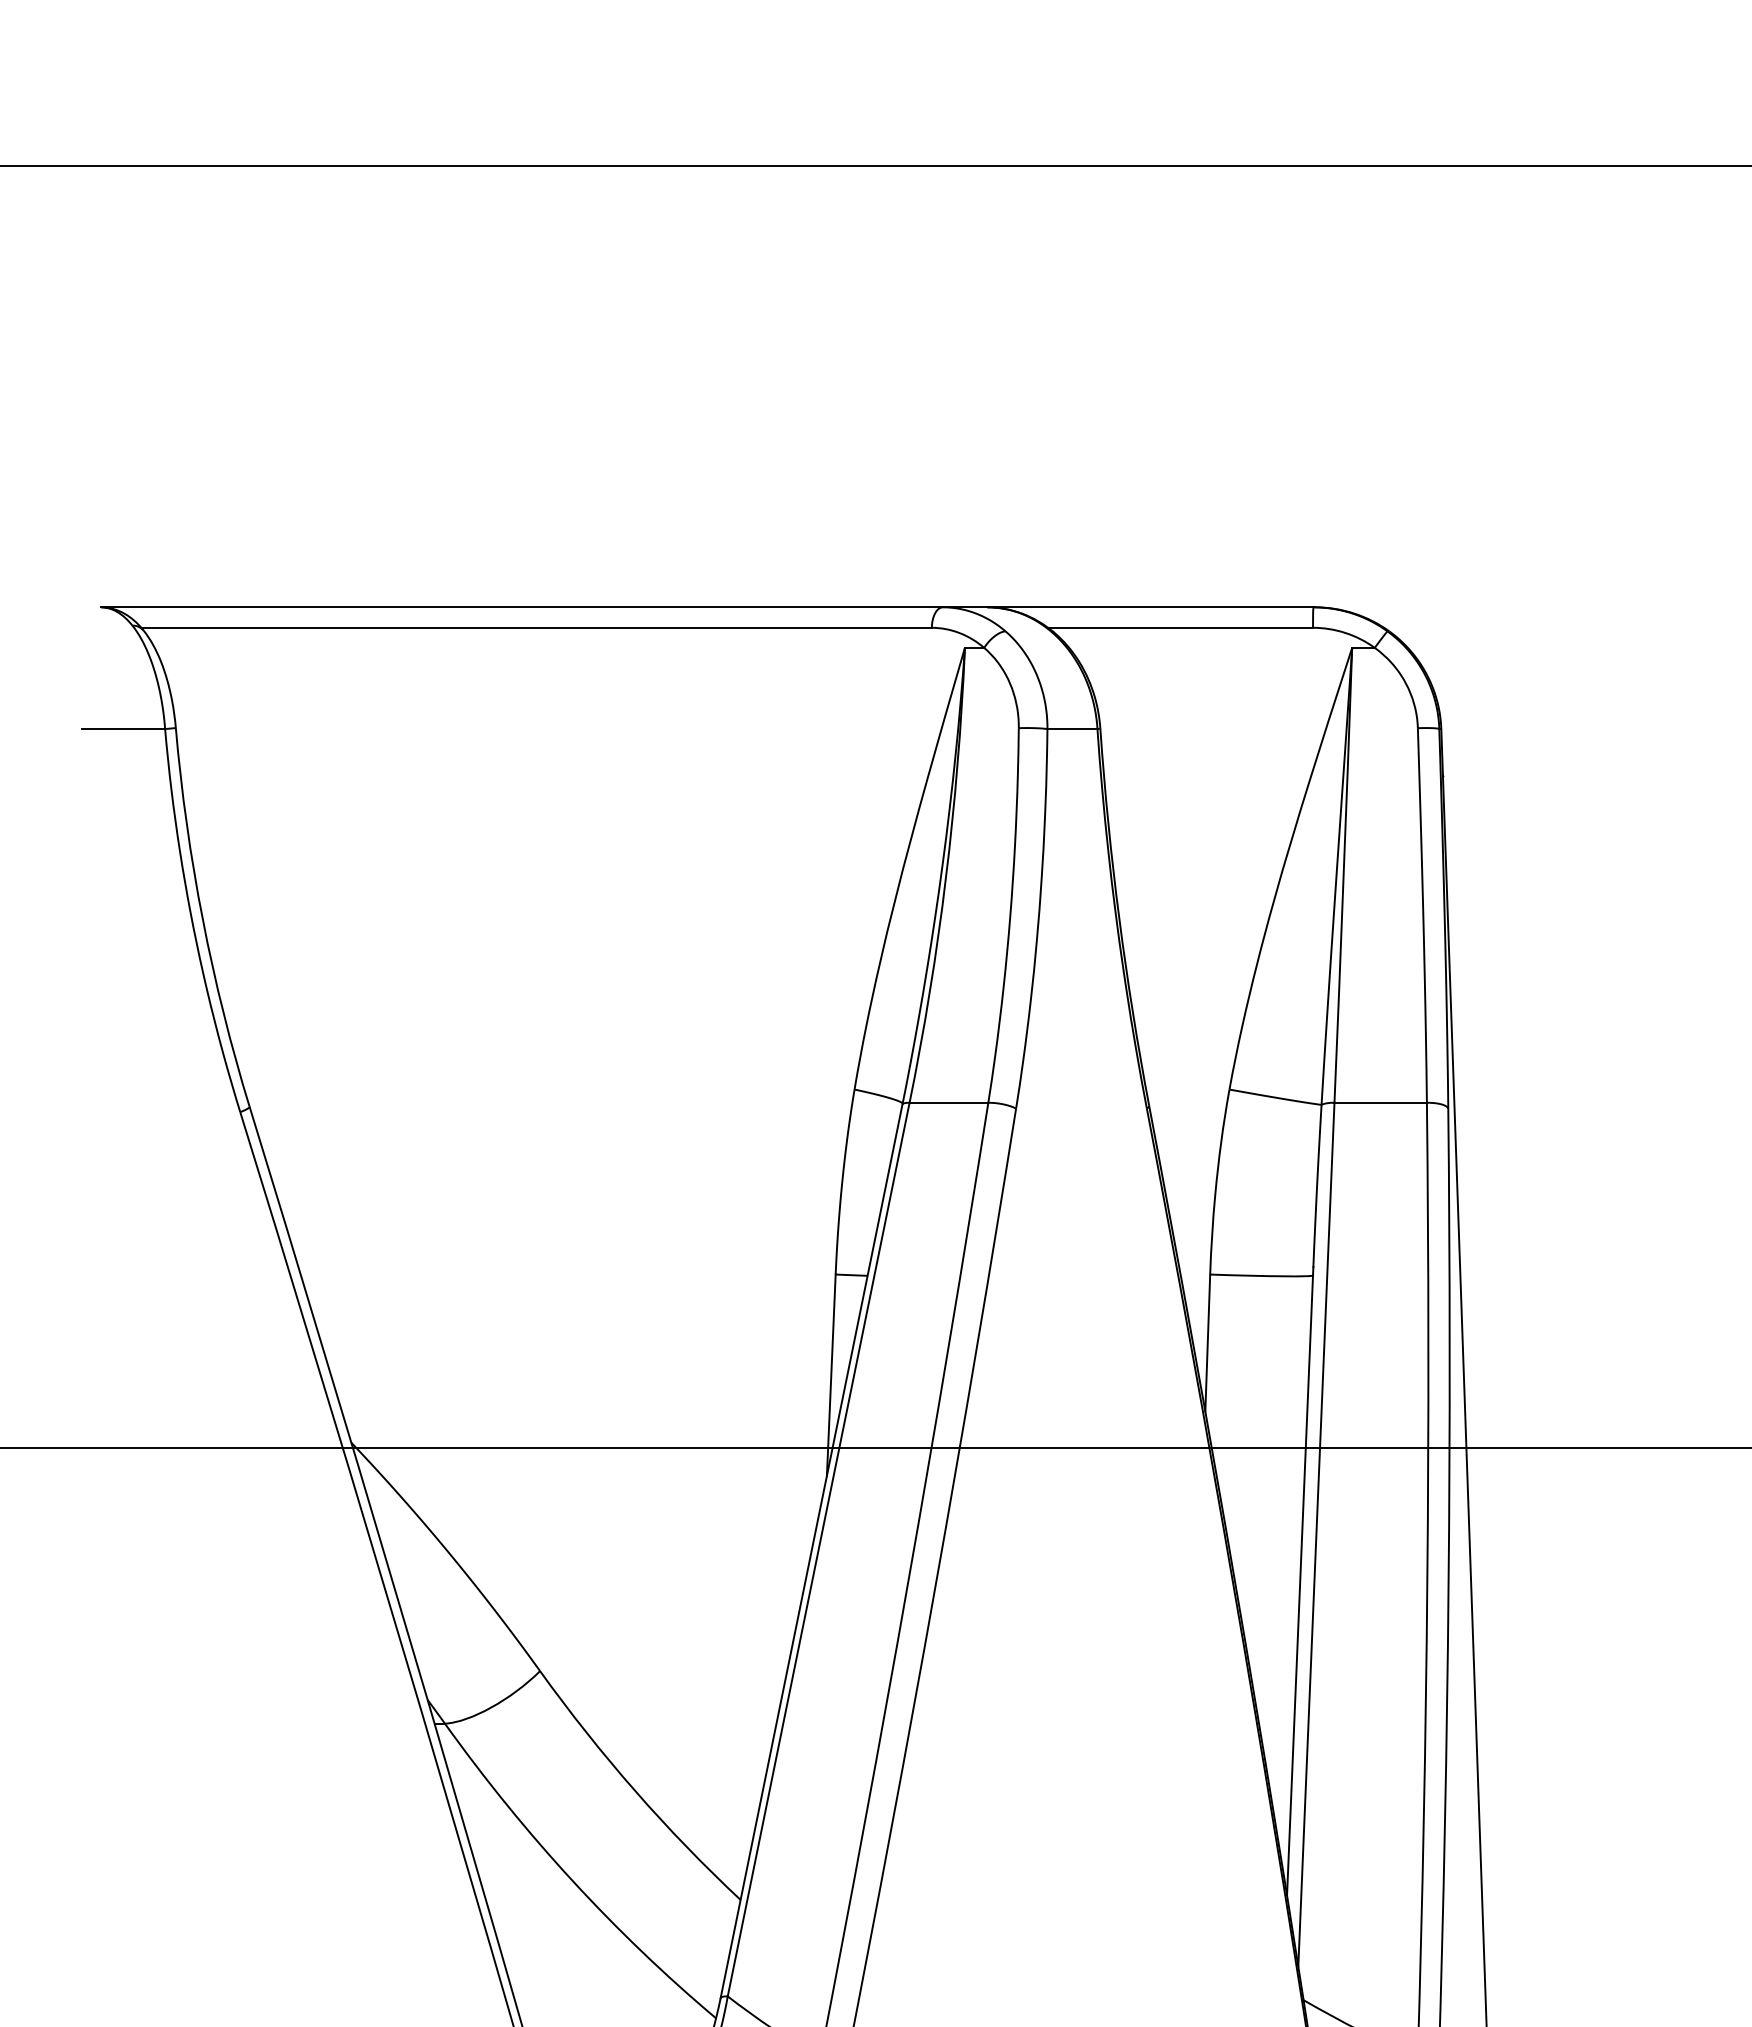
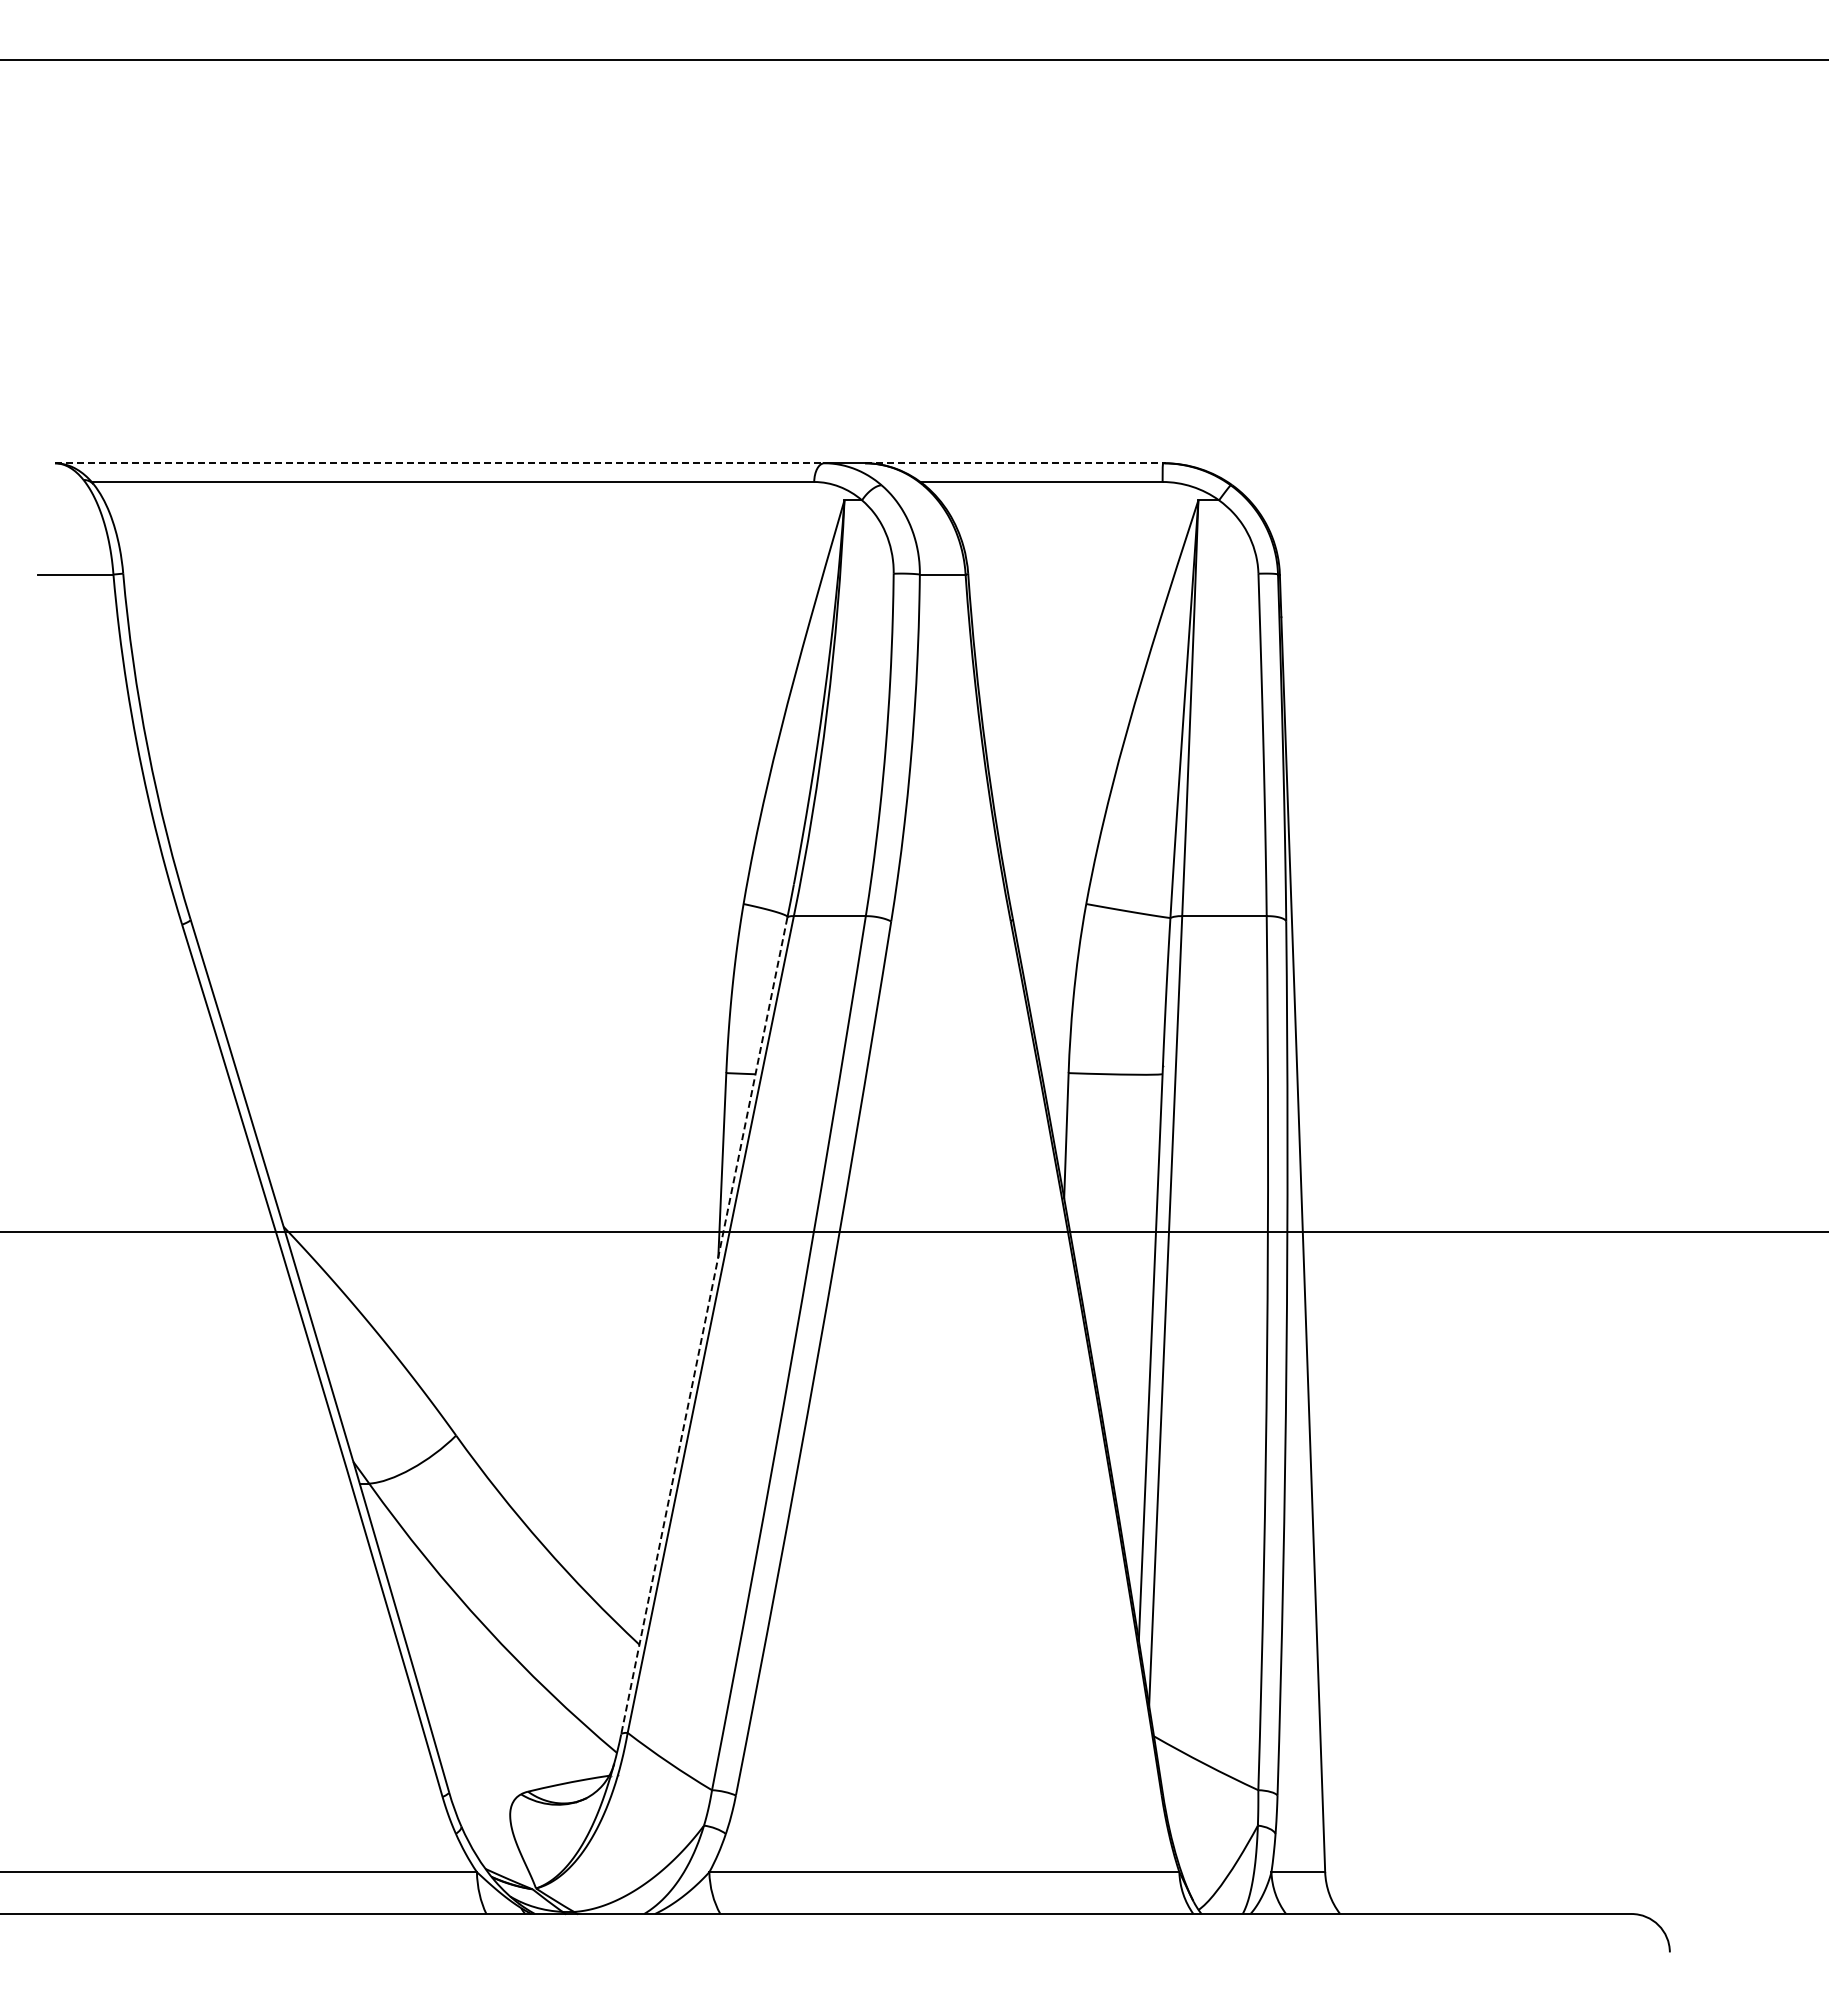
line: (521, 607) -> (439, 463), solid -> dashed
line: (1150, 607) -> (1014, 463), solid -> dashed
line: (811, 1551) -> (704, 1326), solid -> dashed

